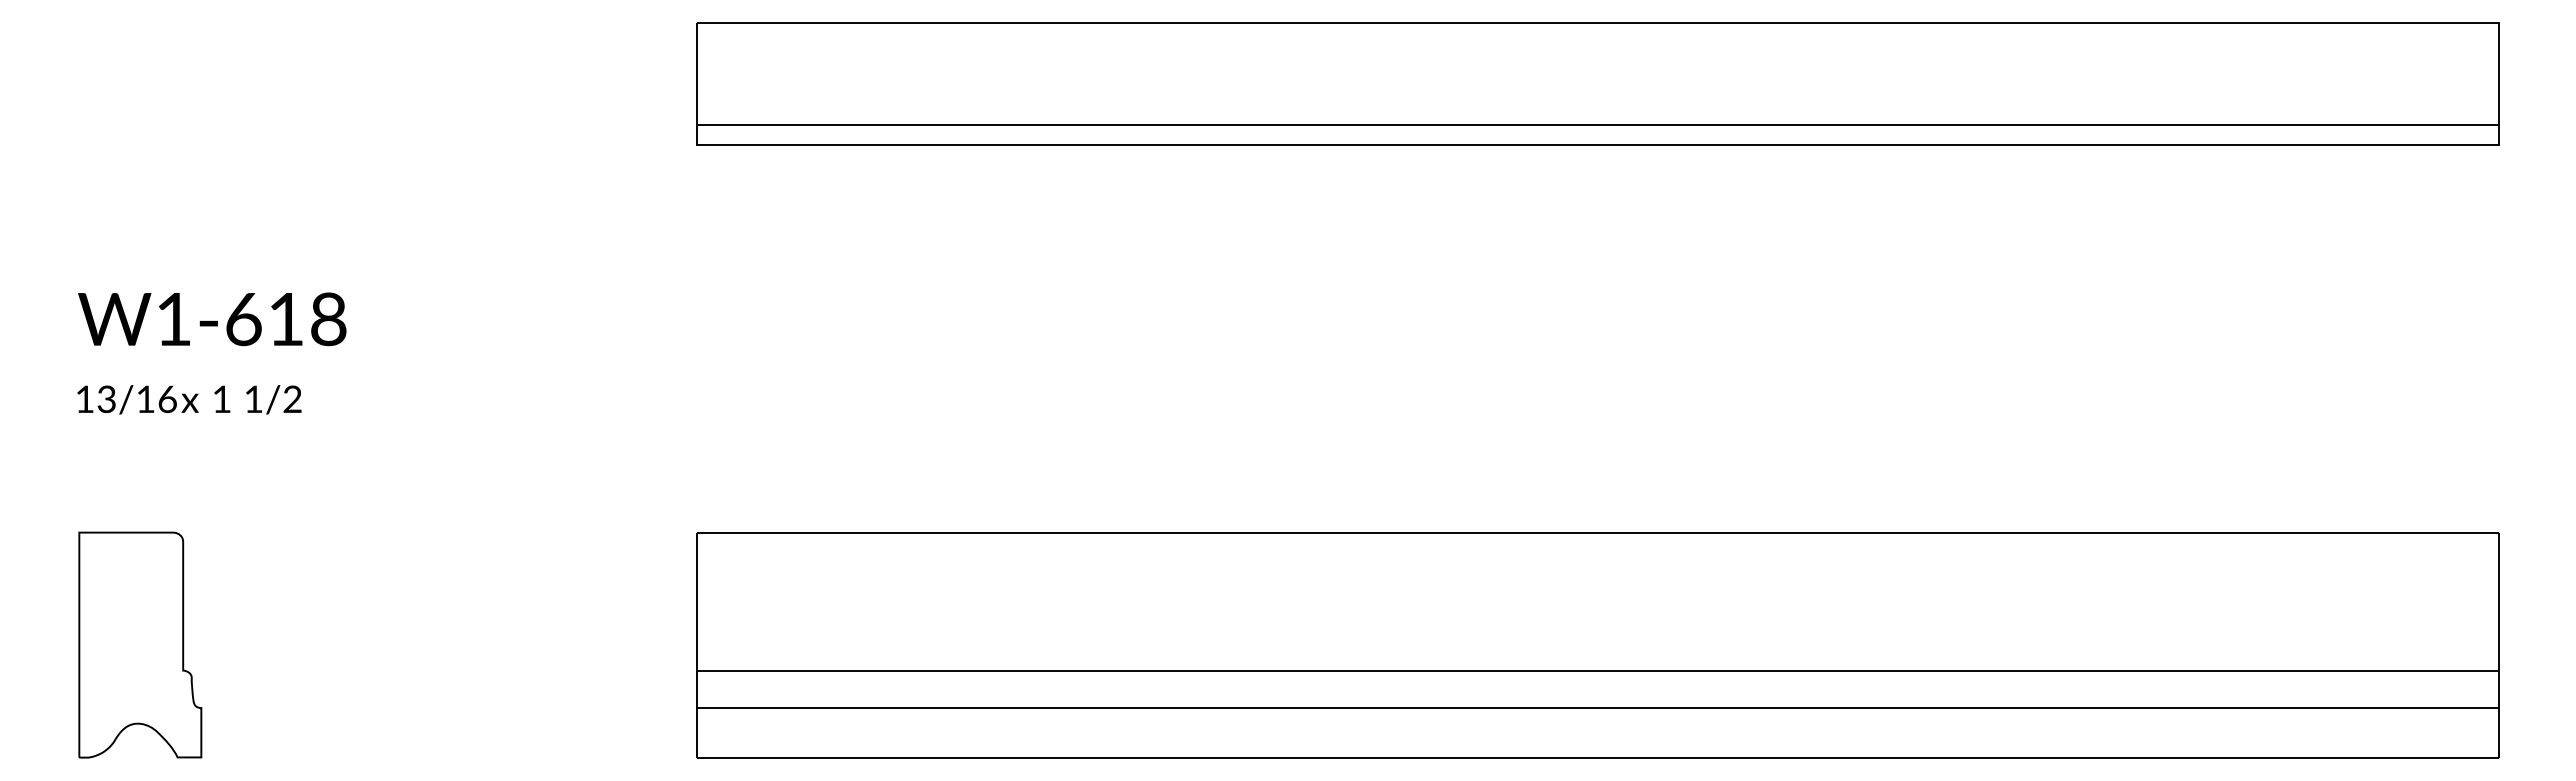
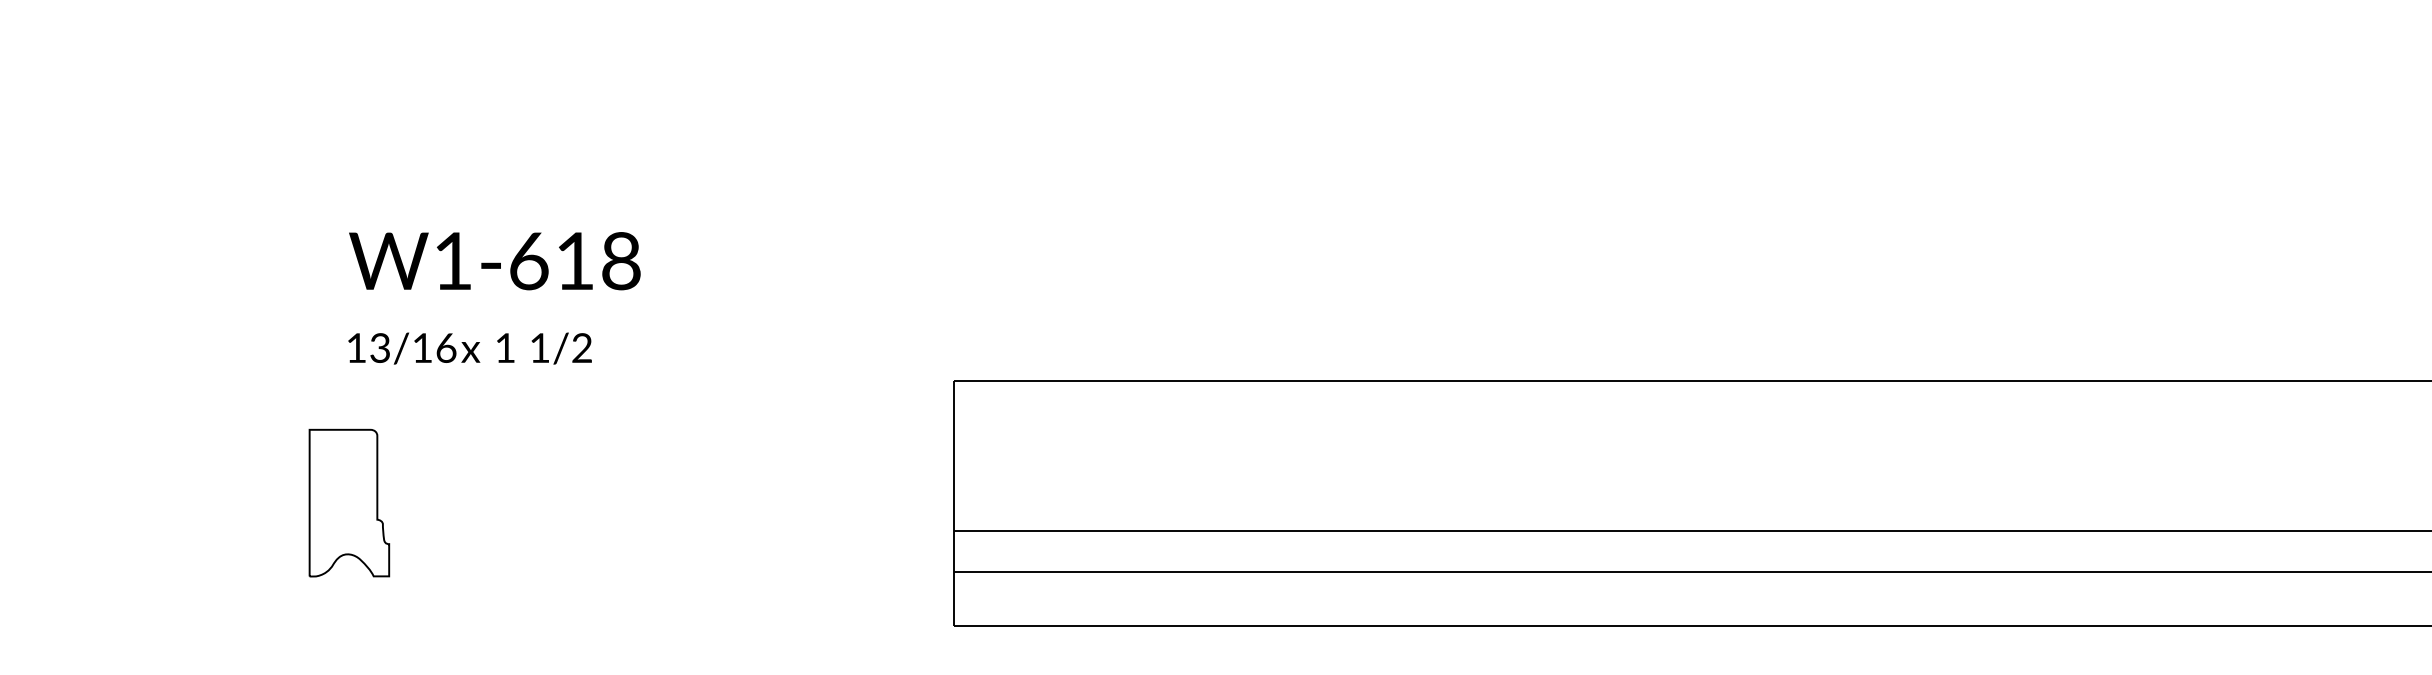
text: (211, 353) -> (494, 298), moved
part: (140, 644) -> (349, 502), size x0.6

